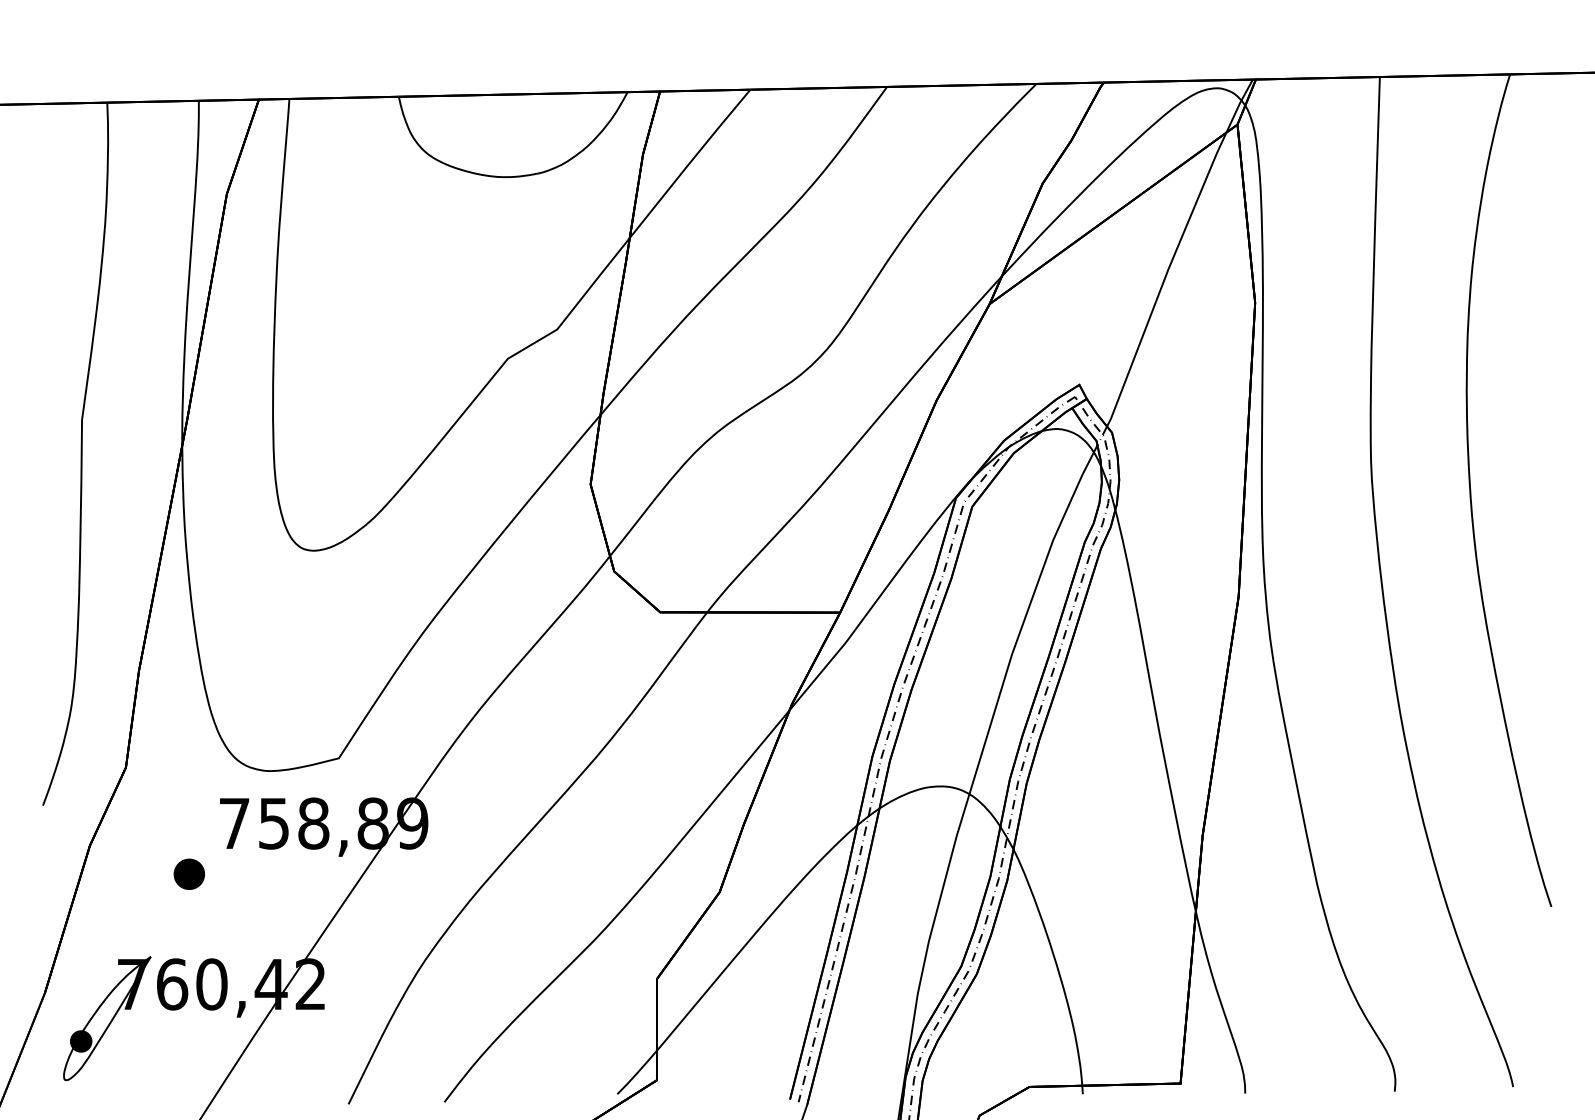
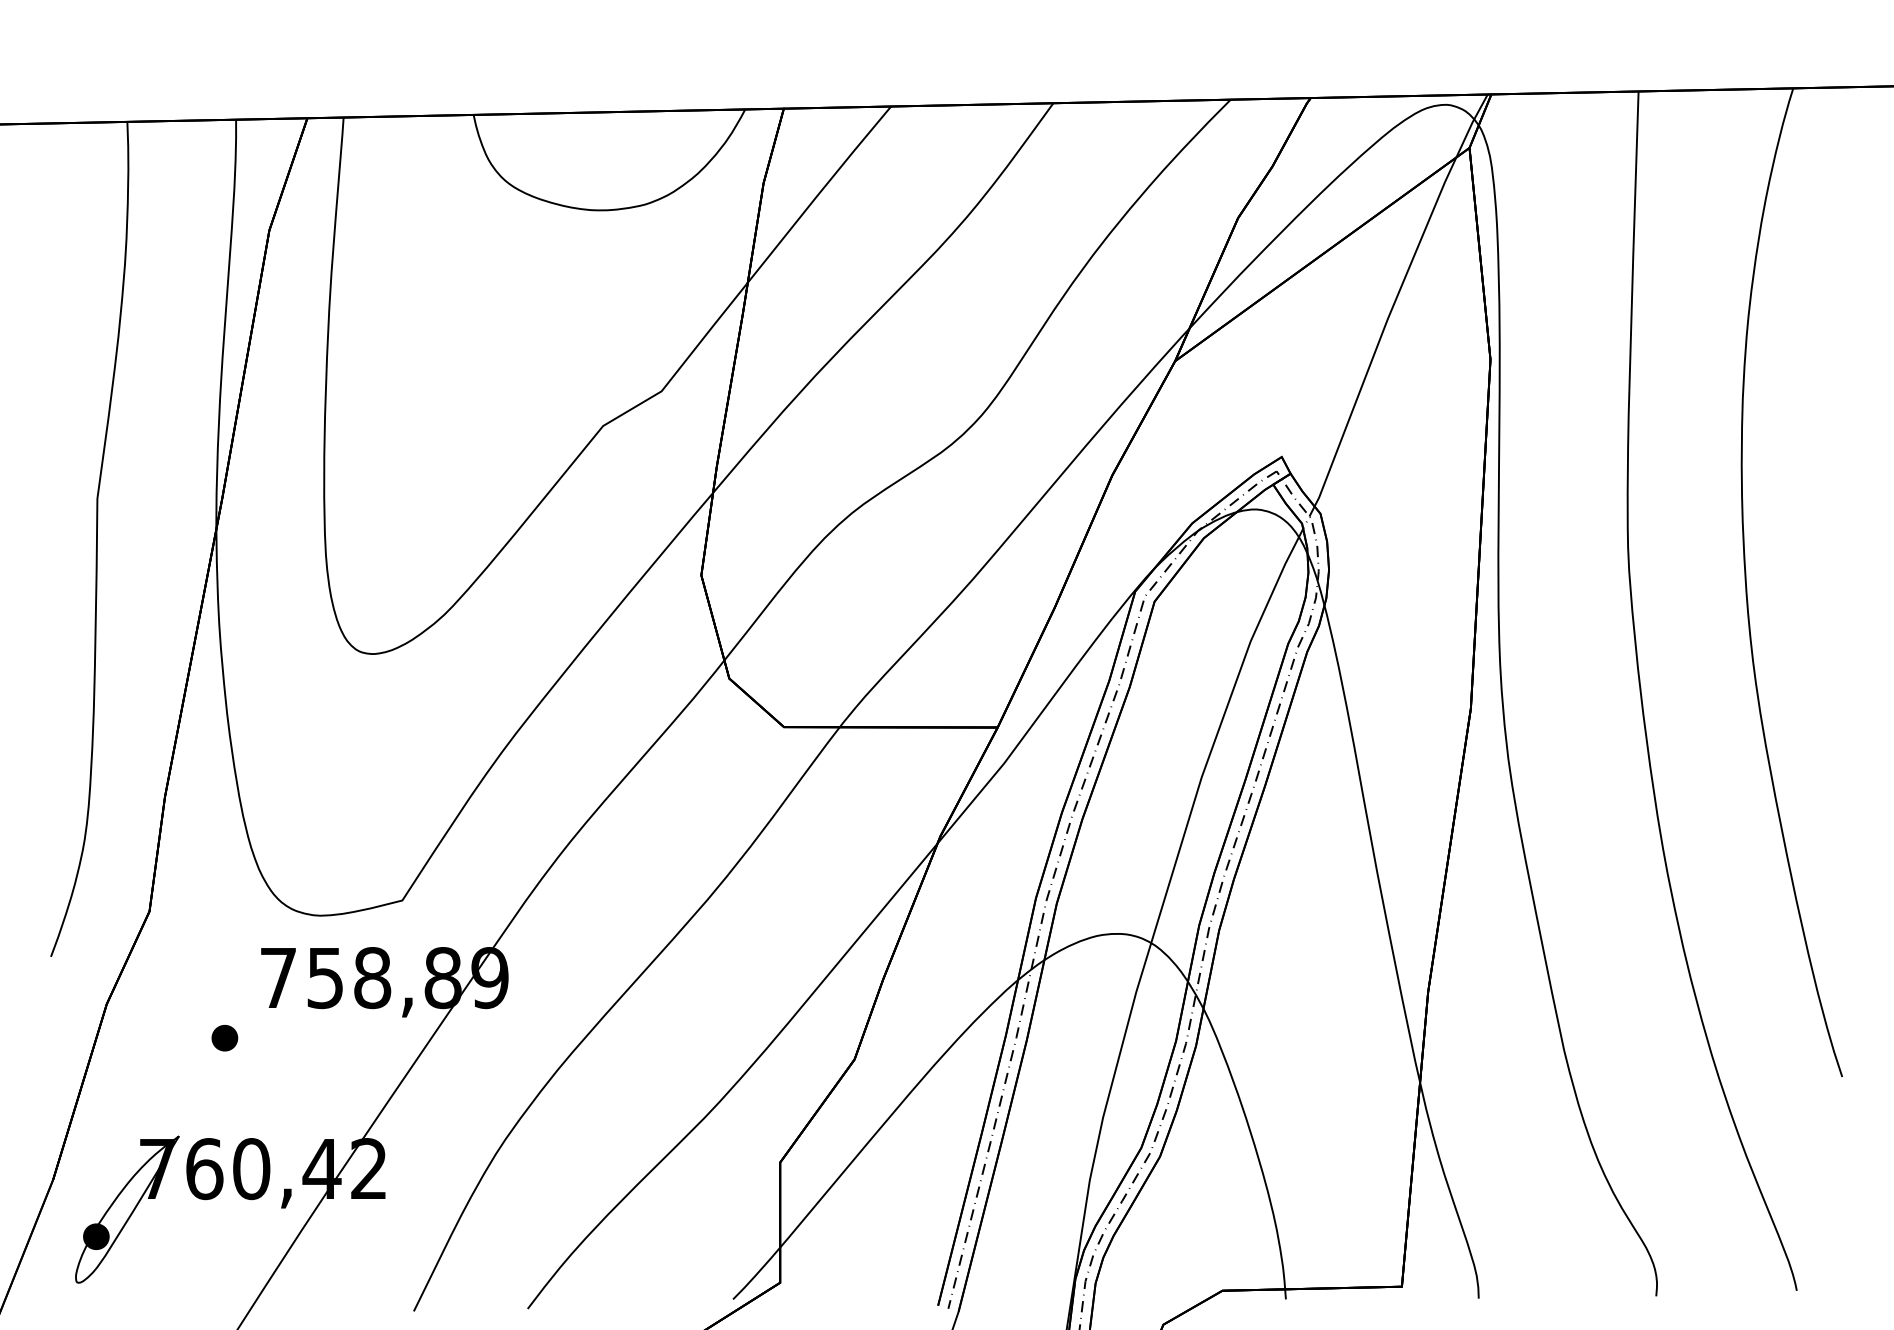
part: (189, 873) -> (224, 1037), size x0.71

